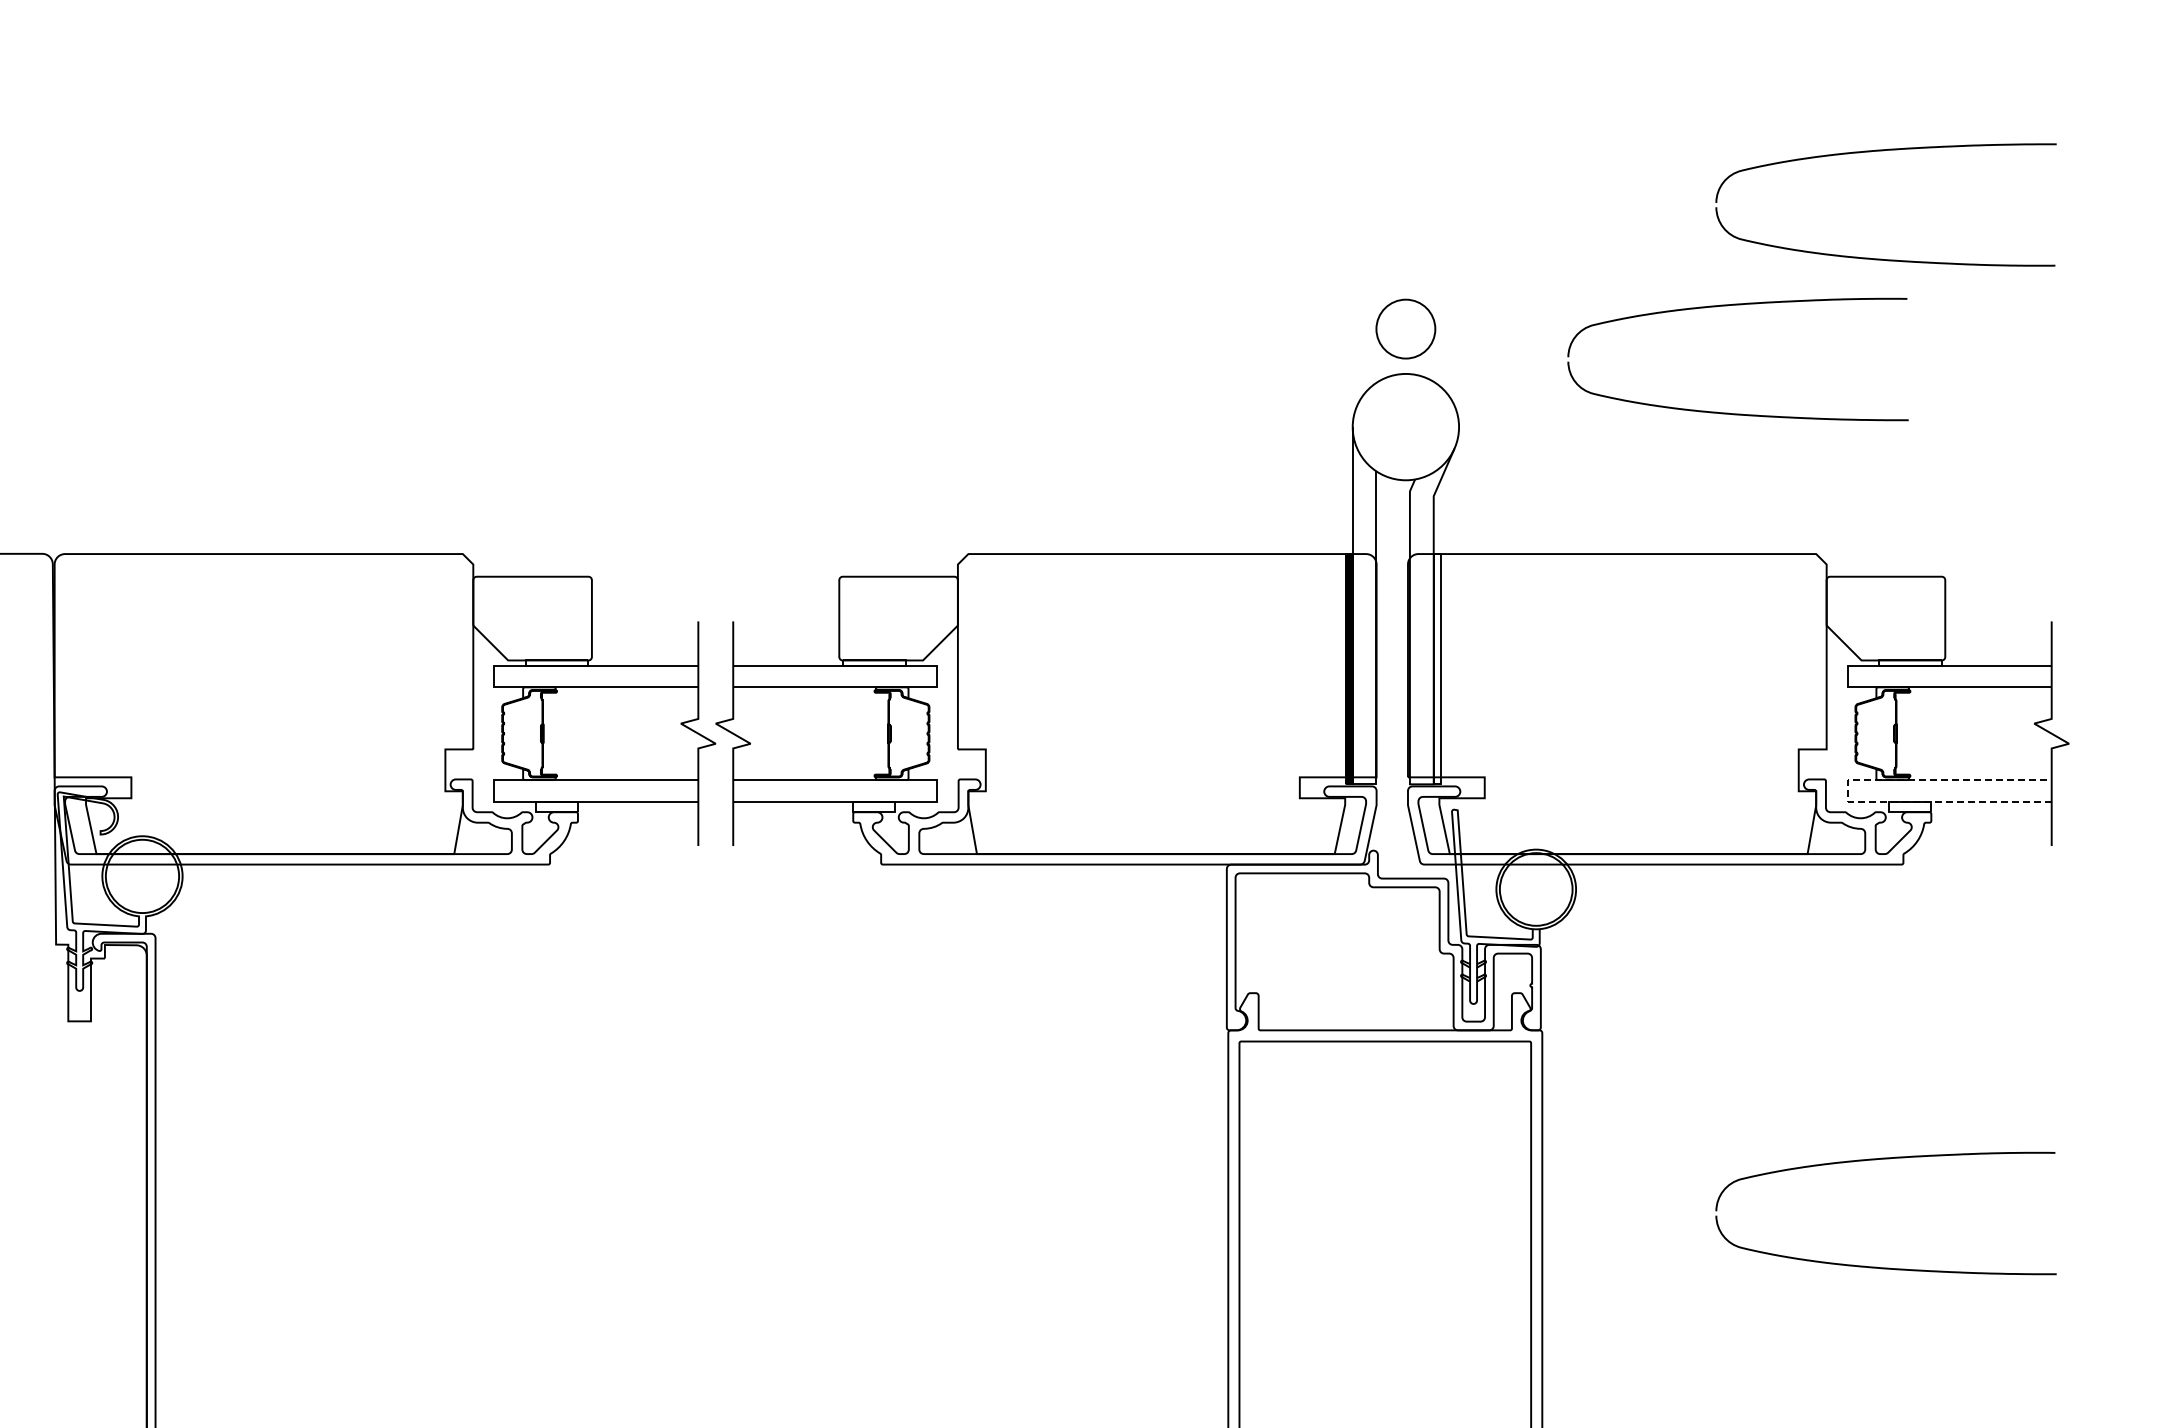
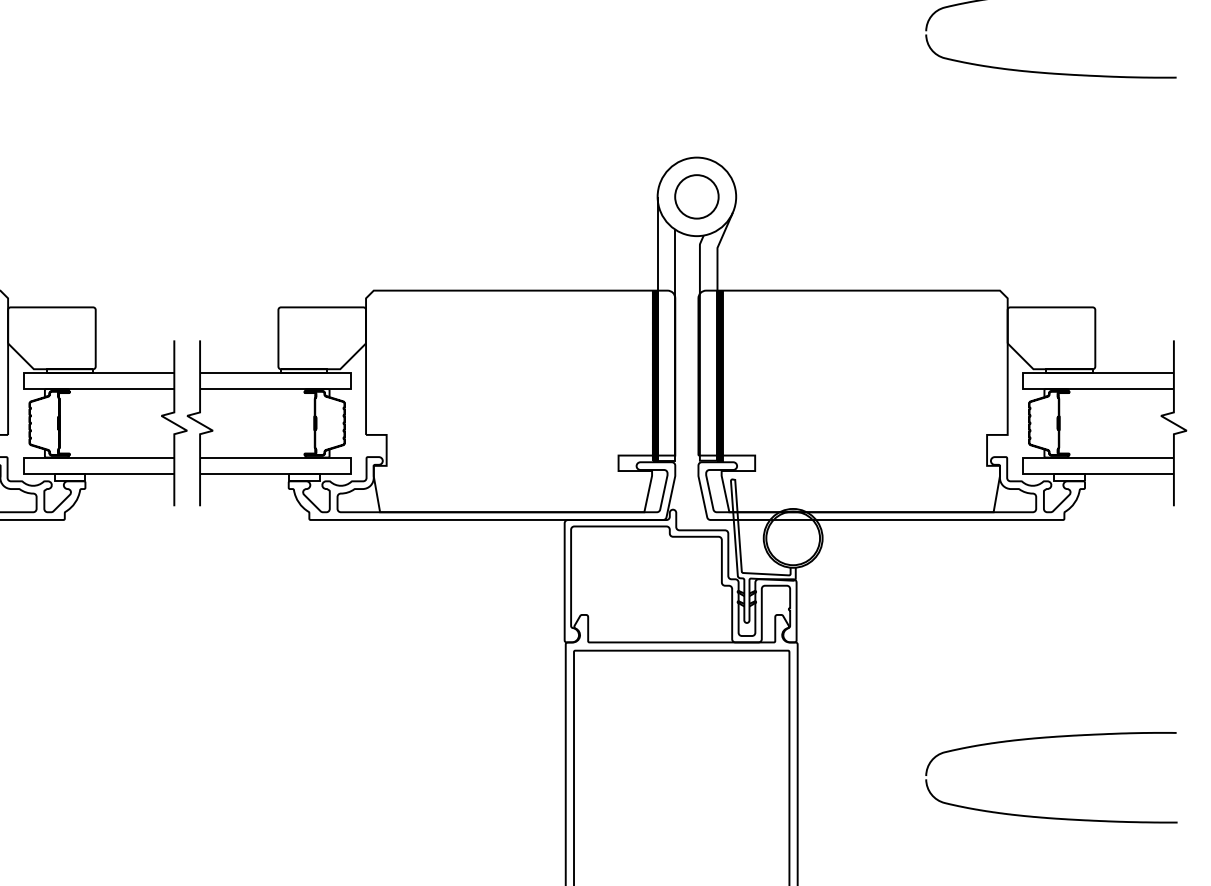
part: (1728, 306) -> (935, 107), removed
circle: (1405, 328) -> (696, 196), moved
hatch: (1436, 669) -> (719, 375), added
line: (1847, 790) -> (1023, 465), dashed -> solid

